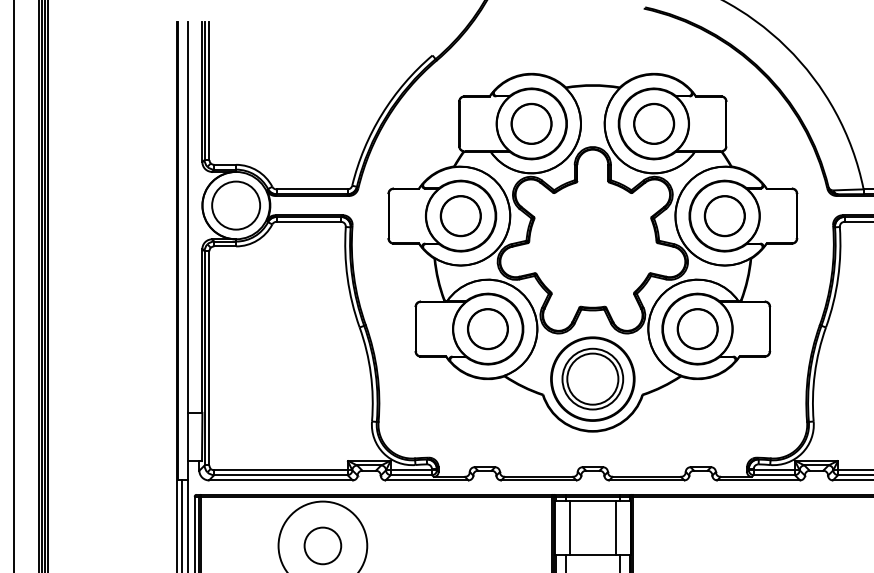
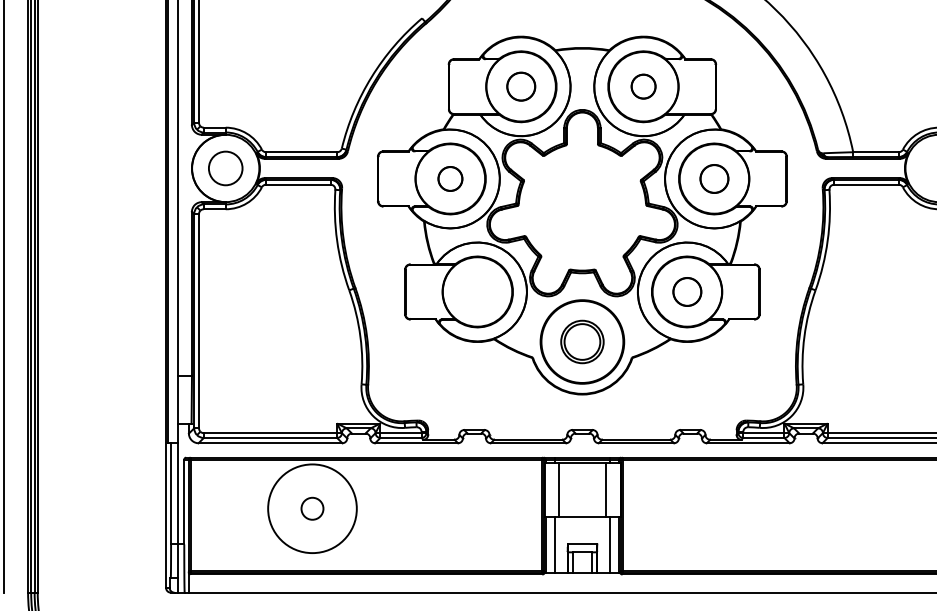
circle: (531, 123) -> (521, 86), size x0.7
circle: (653, 123) -> (643, 86), size x0.6
circle: (235, 205) -> (225, 168), size x0.7
circle: (460, 215) -> (450, 178), size x0.6
circle: (724, 215) -> (714, 178), size x0.7
circle: (487, 328) -> (477, 291), removed
circle: (697, 328) -> (687, 291), size x0.7
part: (592, 378) -> (582, 341), size x0.7
circle: (322, 545) -> (312, 508), size x0.6

